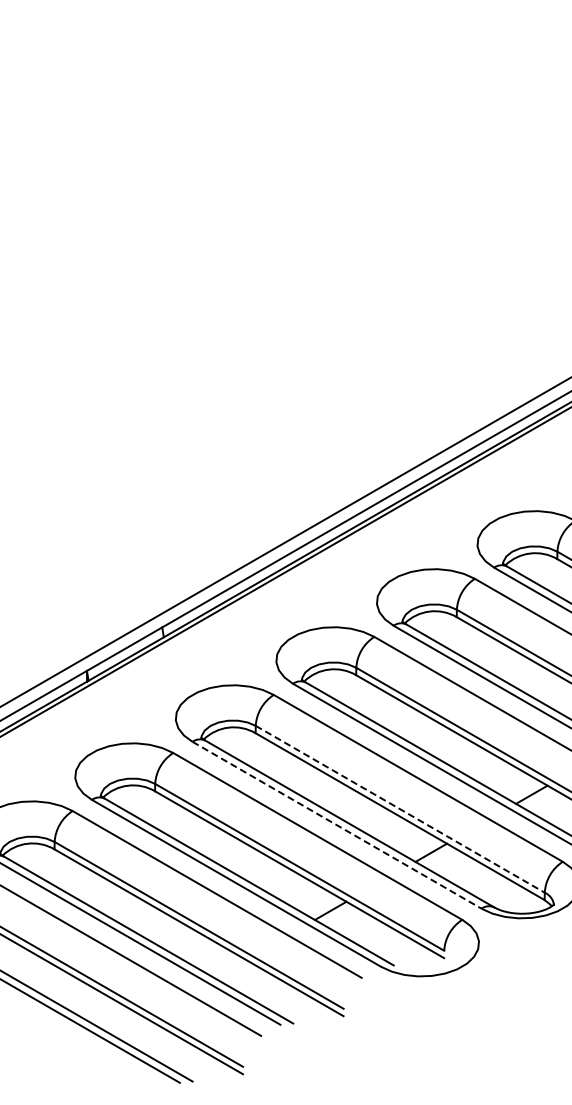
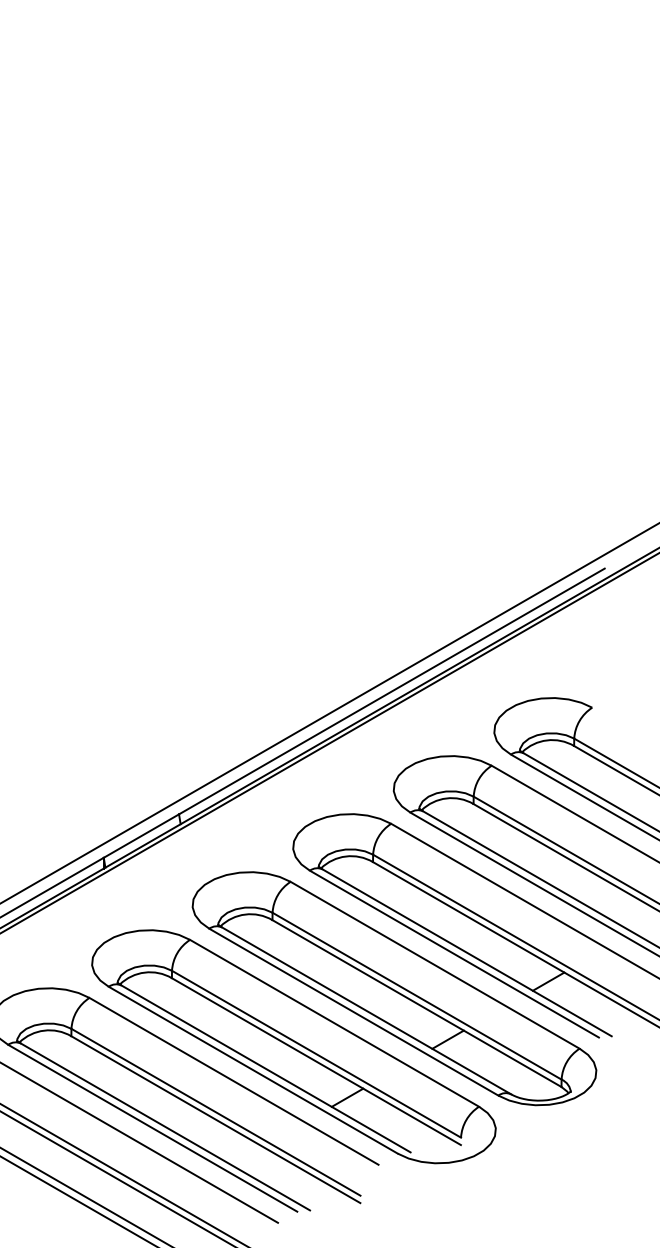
line: (400, 809) -> (417, 996), dashed -> solid
line: (336, 825) -> (353, 1012), dashed -> solid

